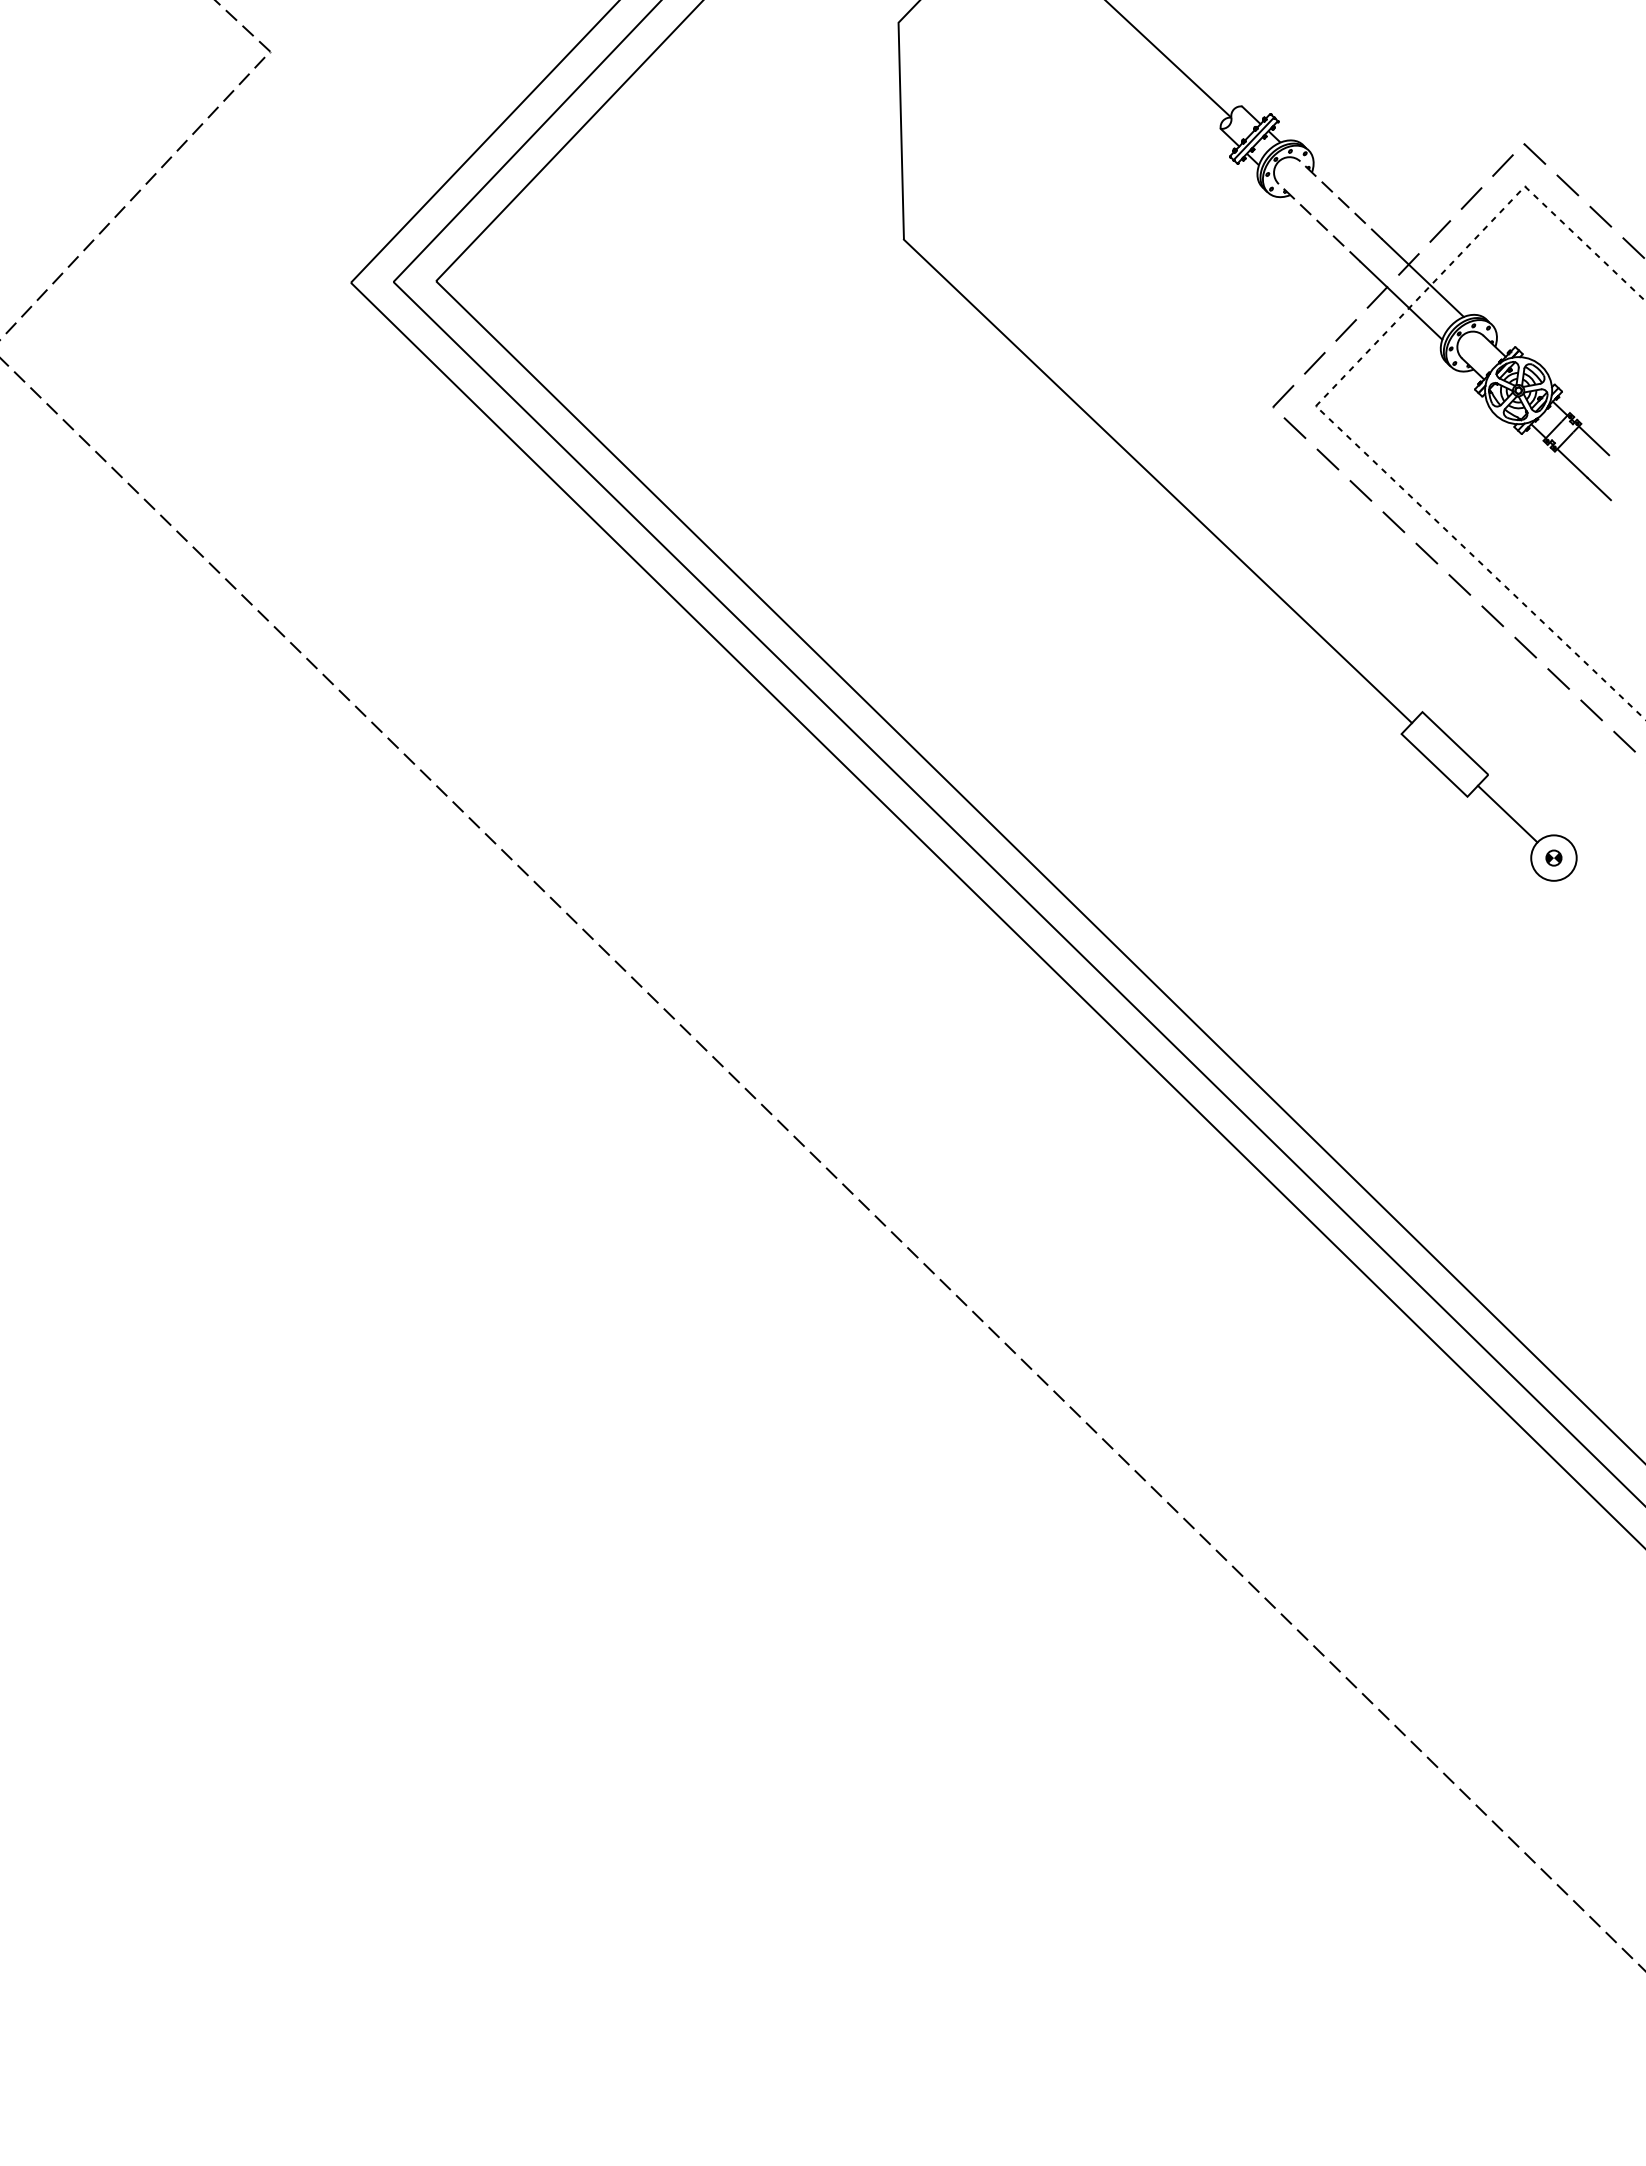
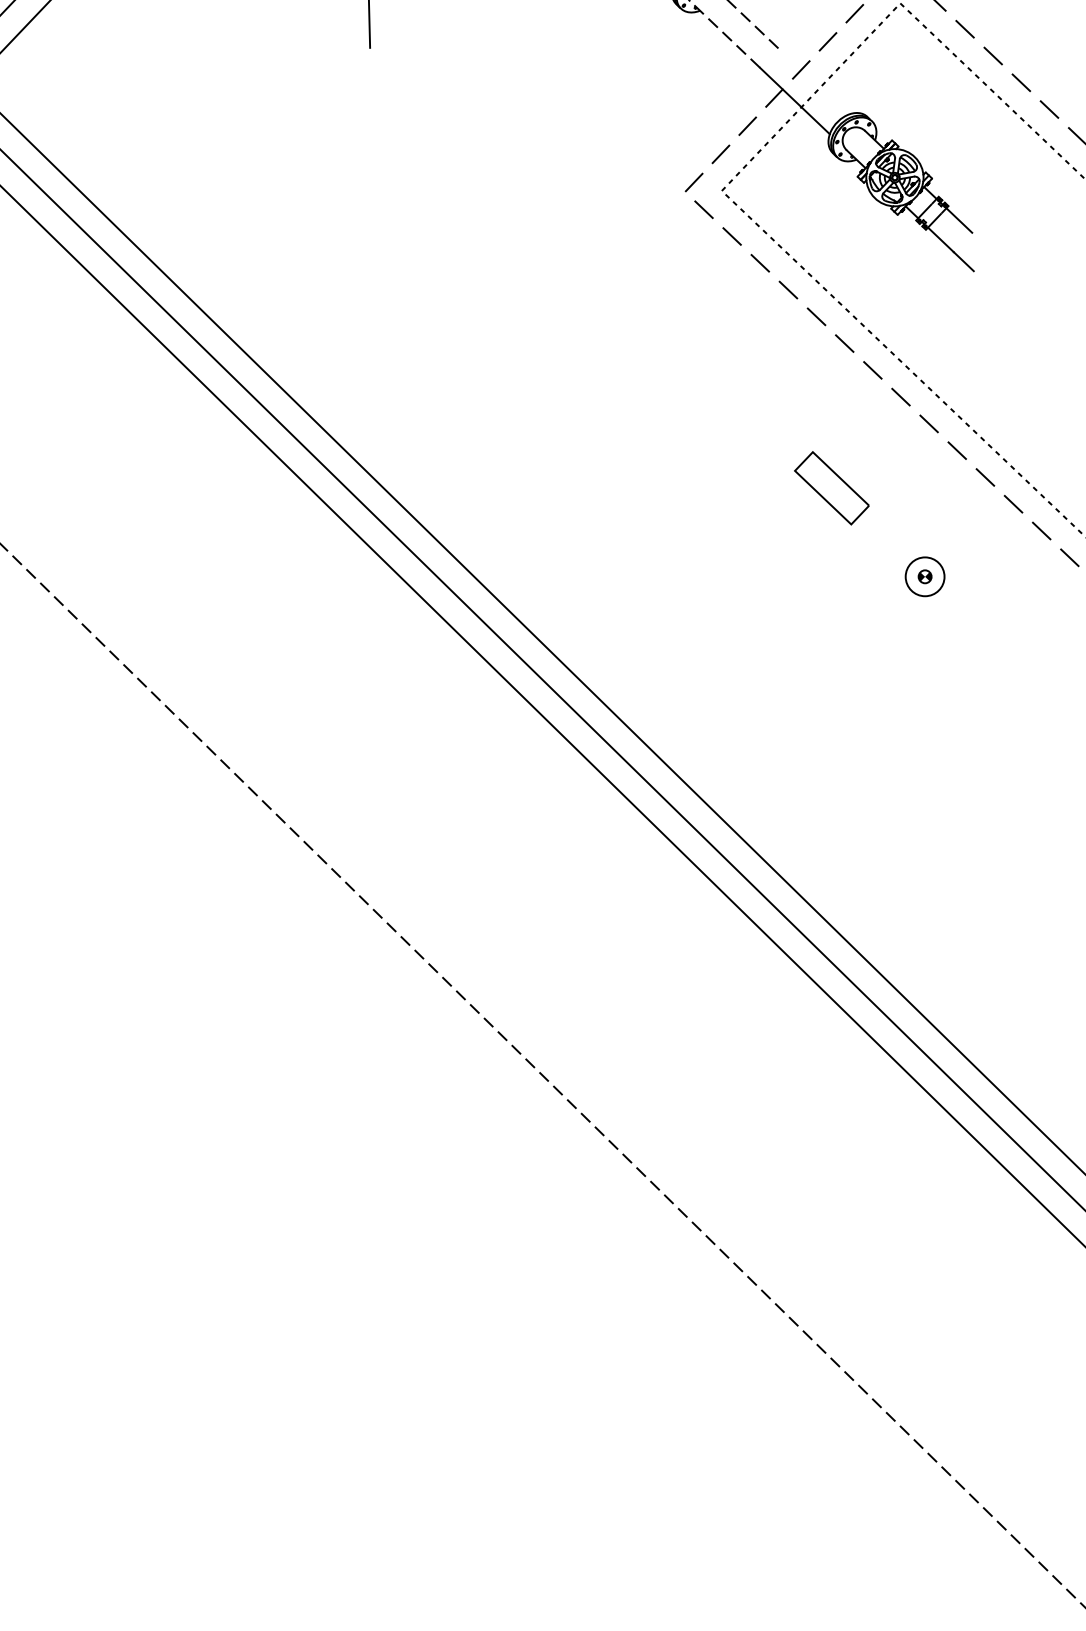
line: (1422, 277) -> (812, 81), removed
line: (1157, 481) -> (586, 255), removed
line: (1507, 813) -> (885, 538), removed

